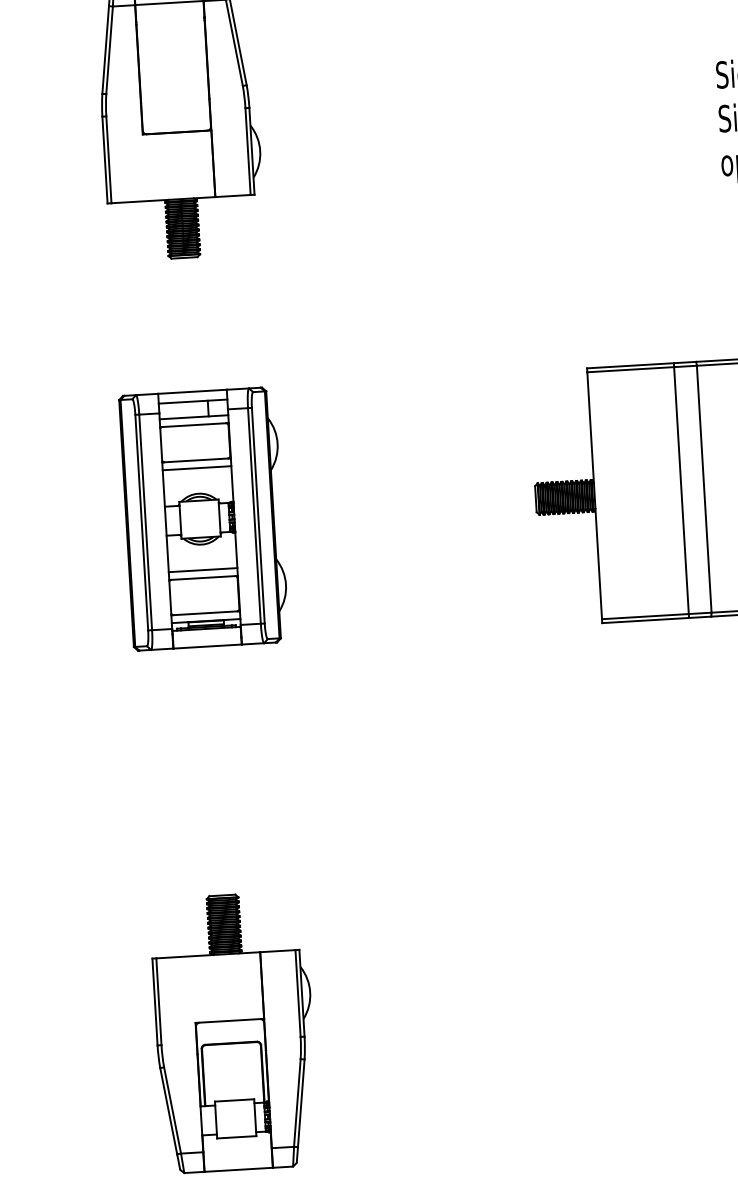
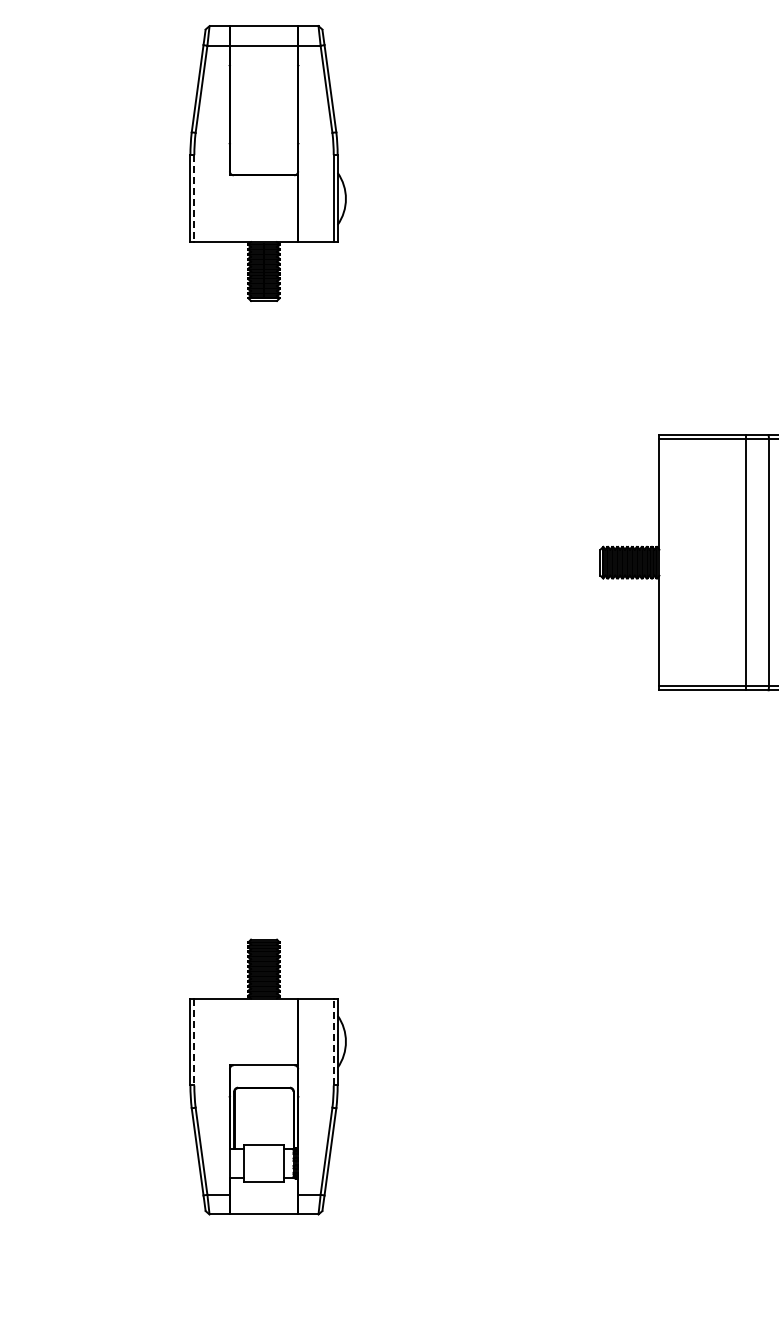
line: (109, 160) -> (194, 199), solid -> dashed
part: (203, 518) -> (267, 562), removed
line: (297, 993) -> (333, 1041), solid -> dashed
line: (159, 1002) -> (194, 1042), solid -> dashed

